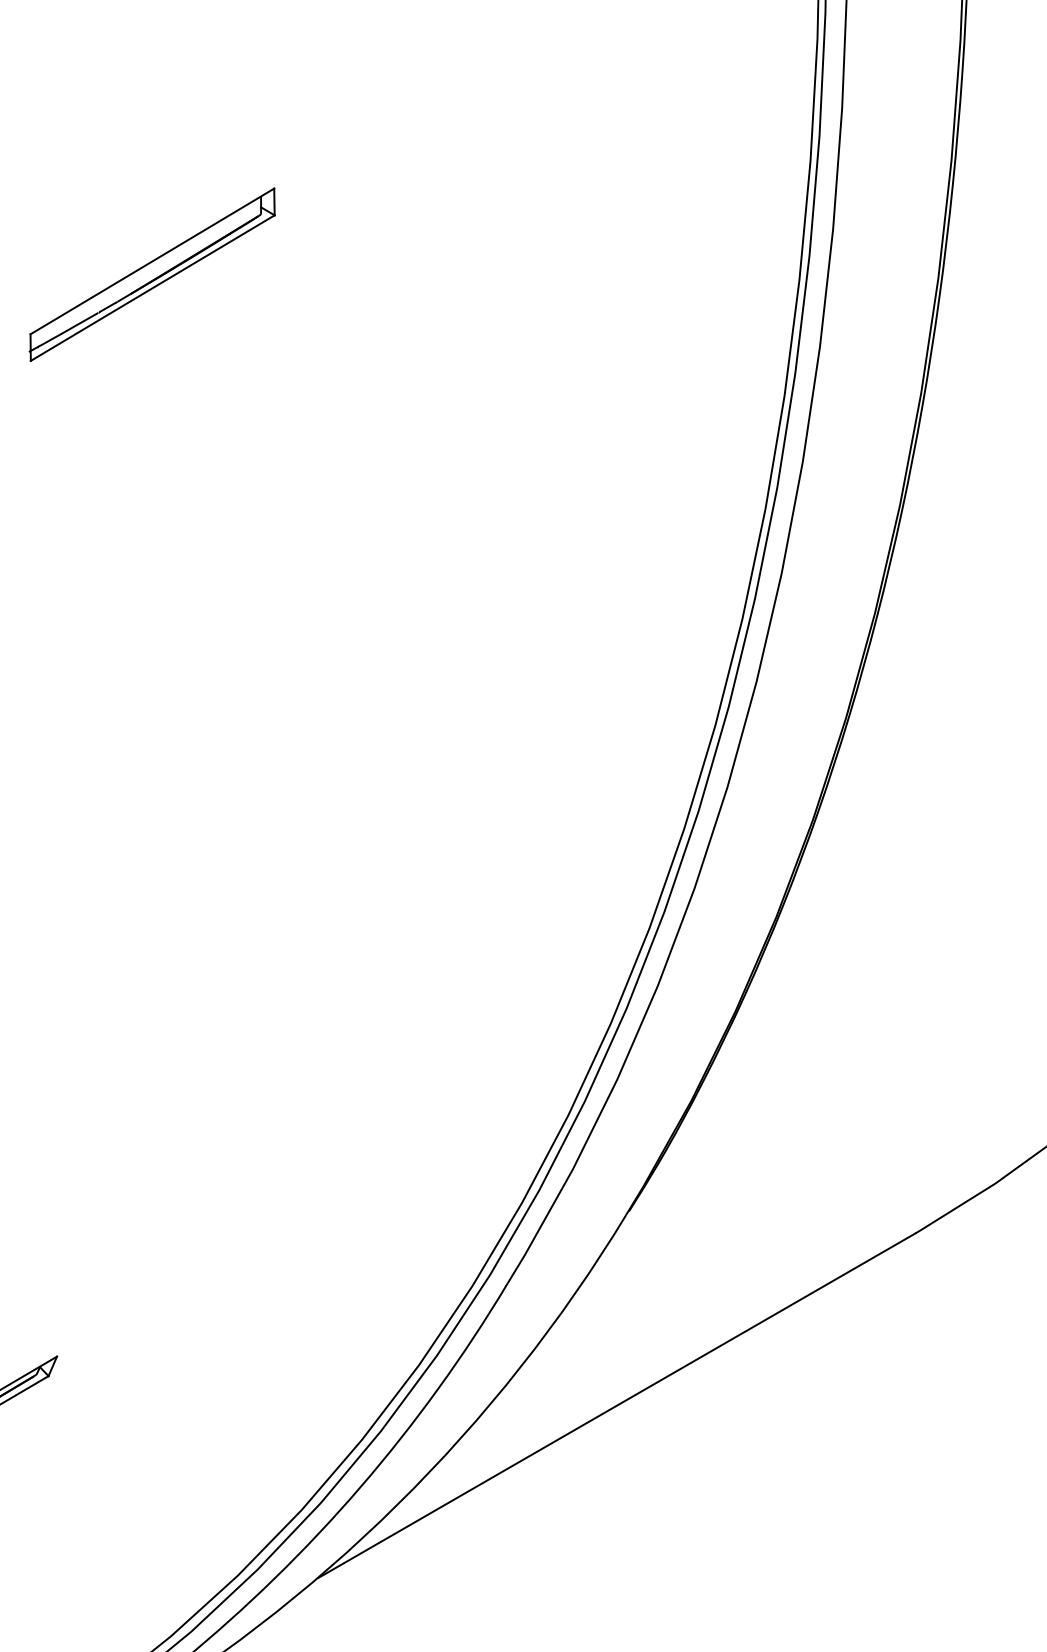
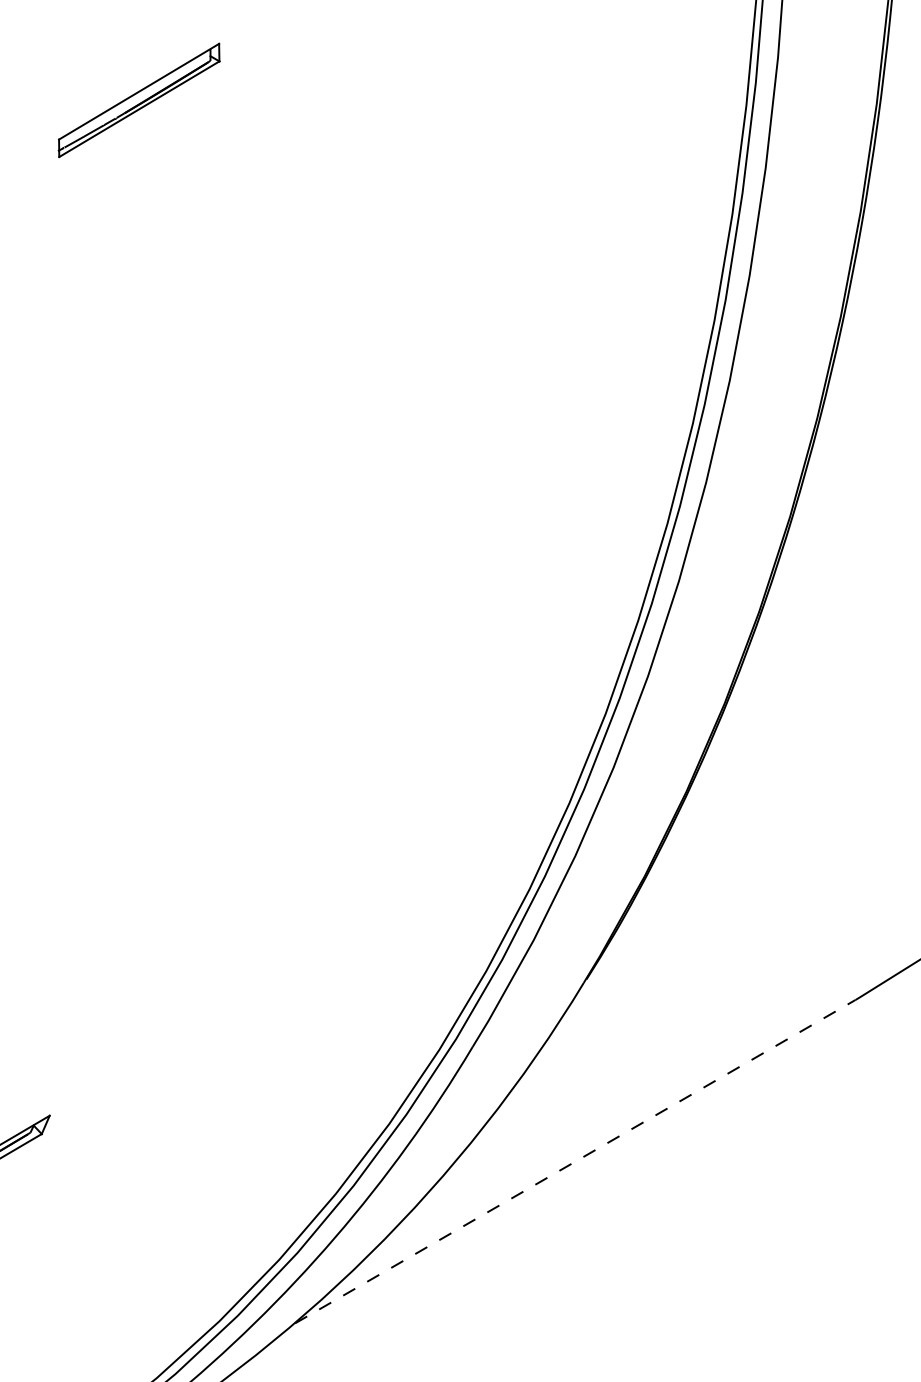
part: (151, 274) -> (138, 100), size x0.7
line: (617, 1405) -> (575, 1161), solid -> dashed

